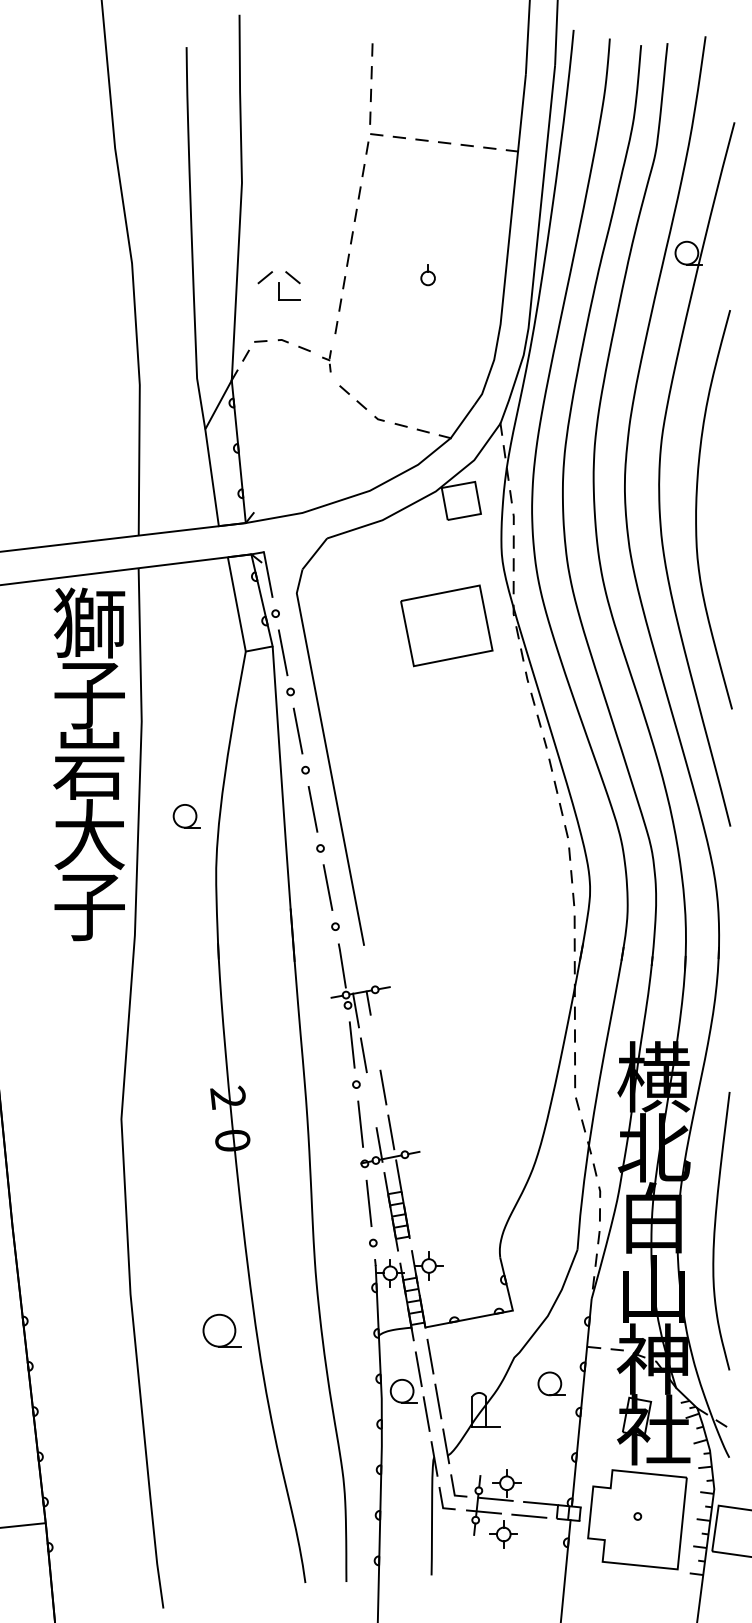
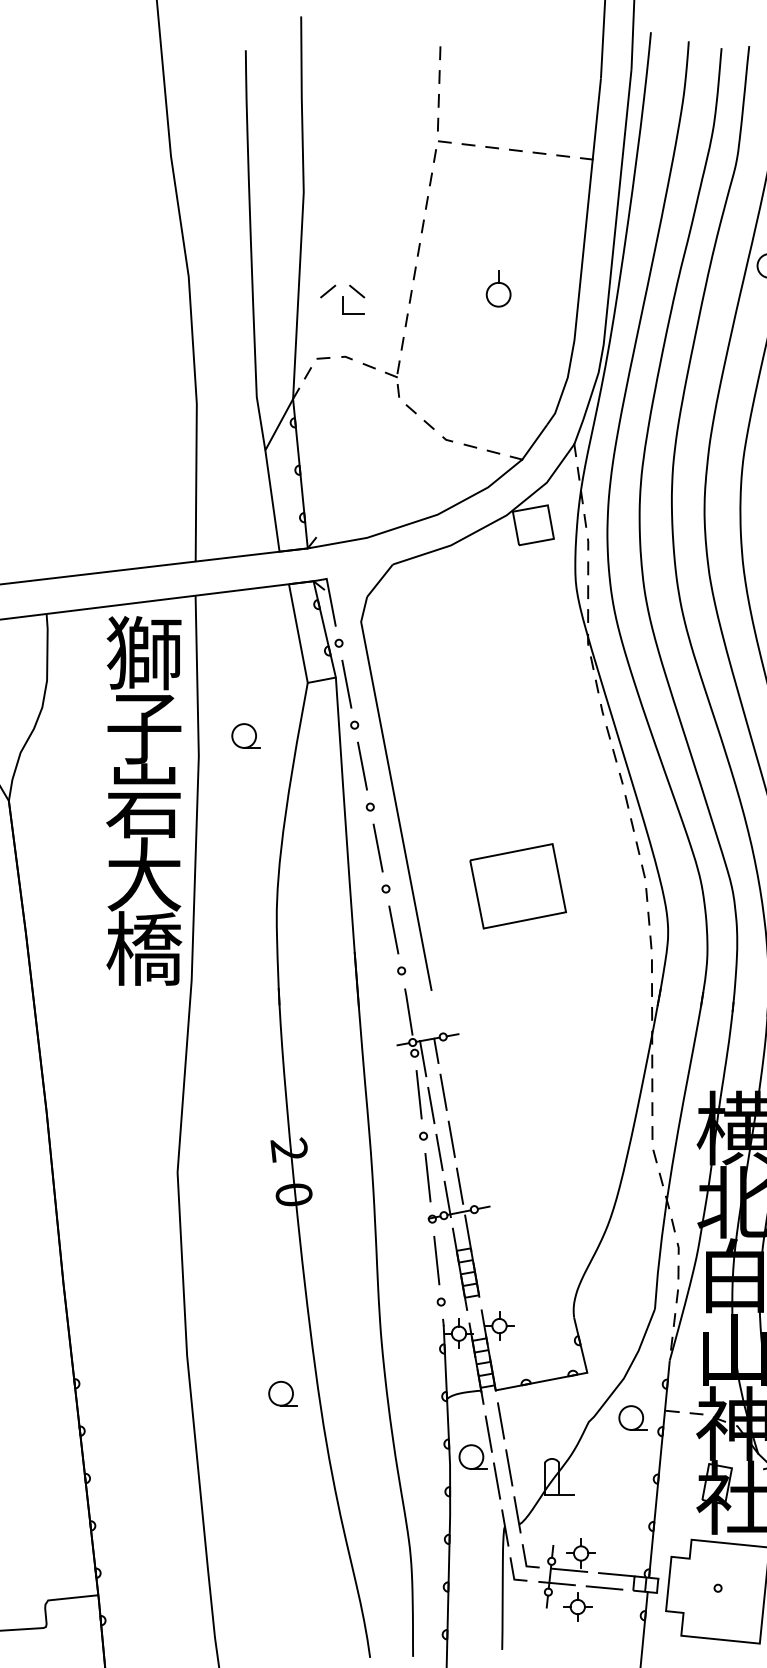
part: (427, 274) -> (497, 288), size x1.67
part: (326, 361) -> (392, 379), size x1.67
part: (446, 625) -> (517, 885), moved
part: (186, 816) -> (245, 736), moved
text: (89, 905) -> (144, 948), 子 -> 橋
line: (375, 1042) -> (443, 1092), added
line: (371, 1099) -> (439, 1151), added
part: (222, 1330) -> (283, 1393), size x0.71
part: (551, 1383) -> (632, 1417), moved

